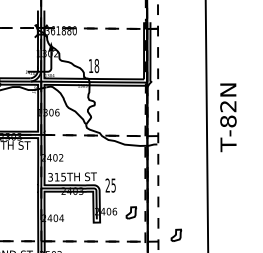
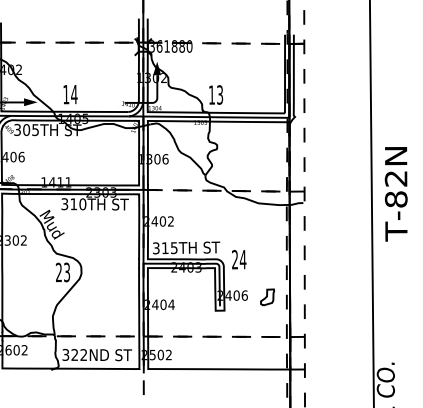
text: (97, 65) -> (220, 94), 18 -> 13
text: (227, 117) -> (395, 194), moved
text: (113, 185) -> (242, 259), 25 -> 24
part: (176, 235) -> (329, 328), removed

